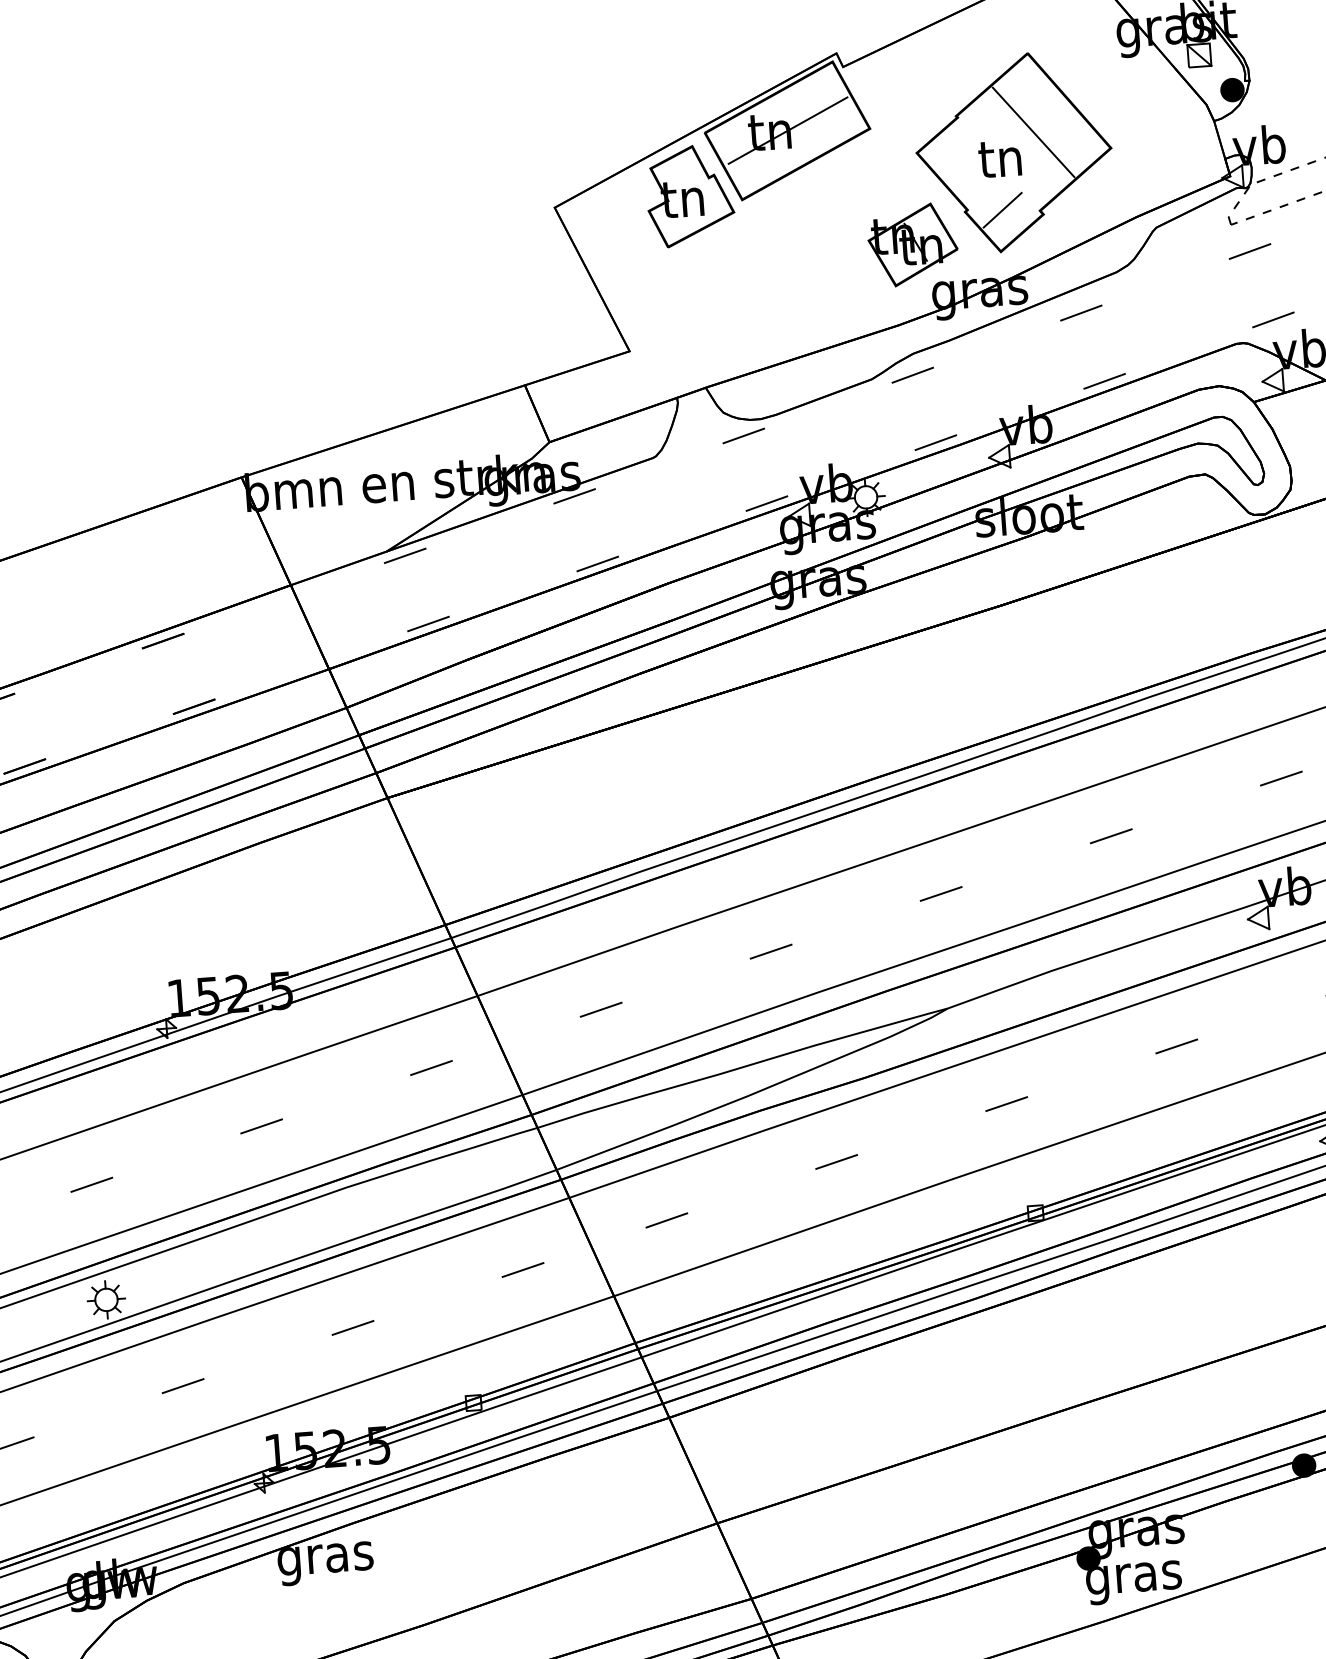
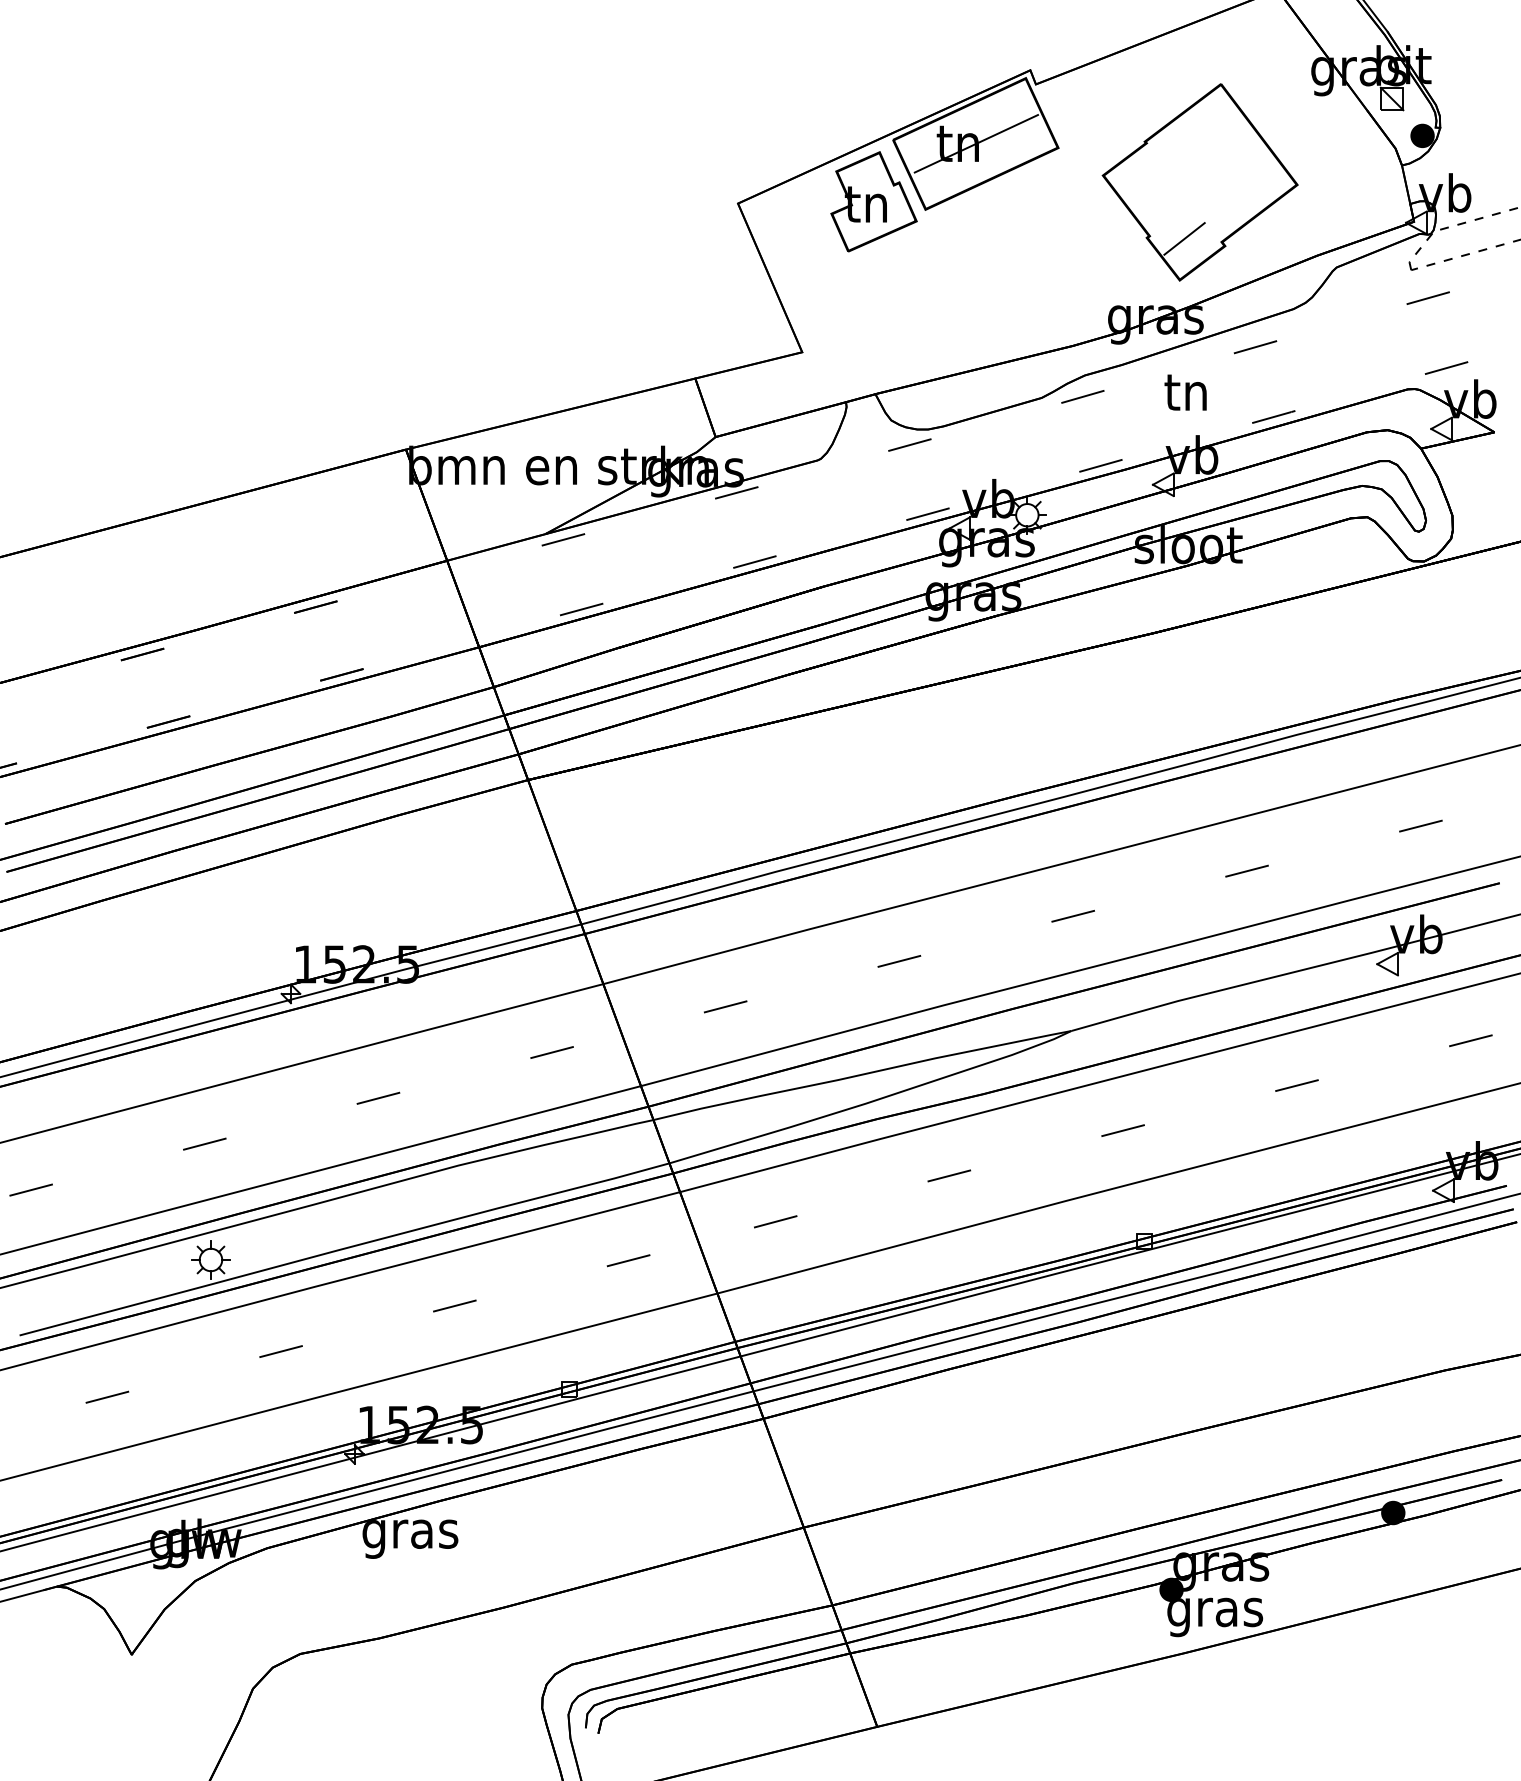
line: (1032, 132) -> (1220, 163), removed
text: (999, 158) -> (1185, 392), moved
part: (912, 244) -> (1092, 266), removed

